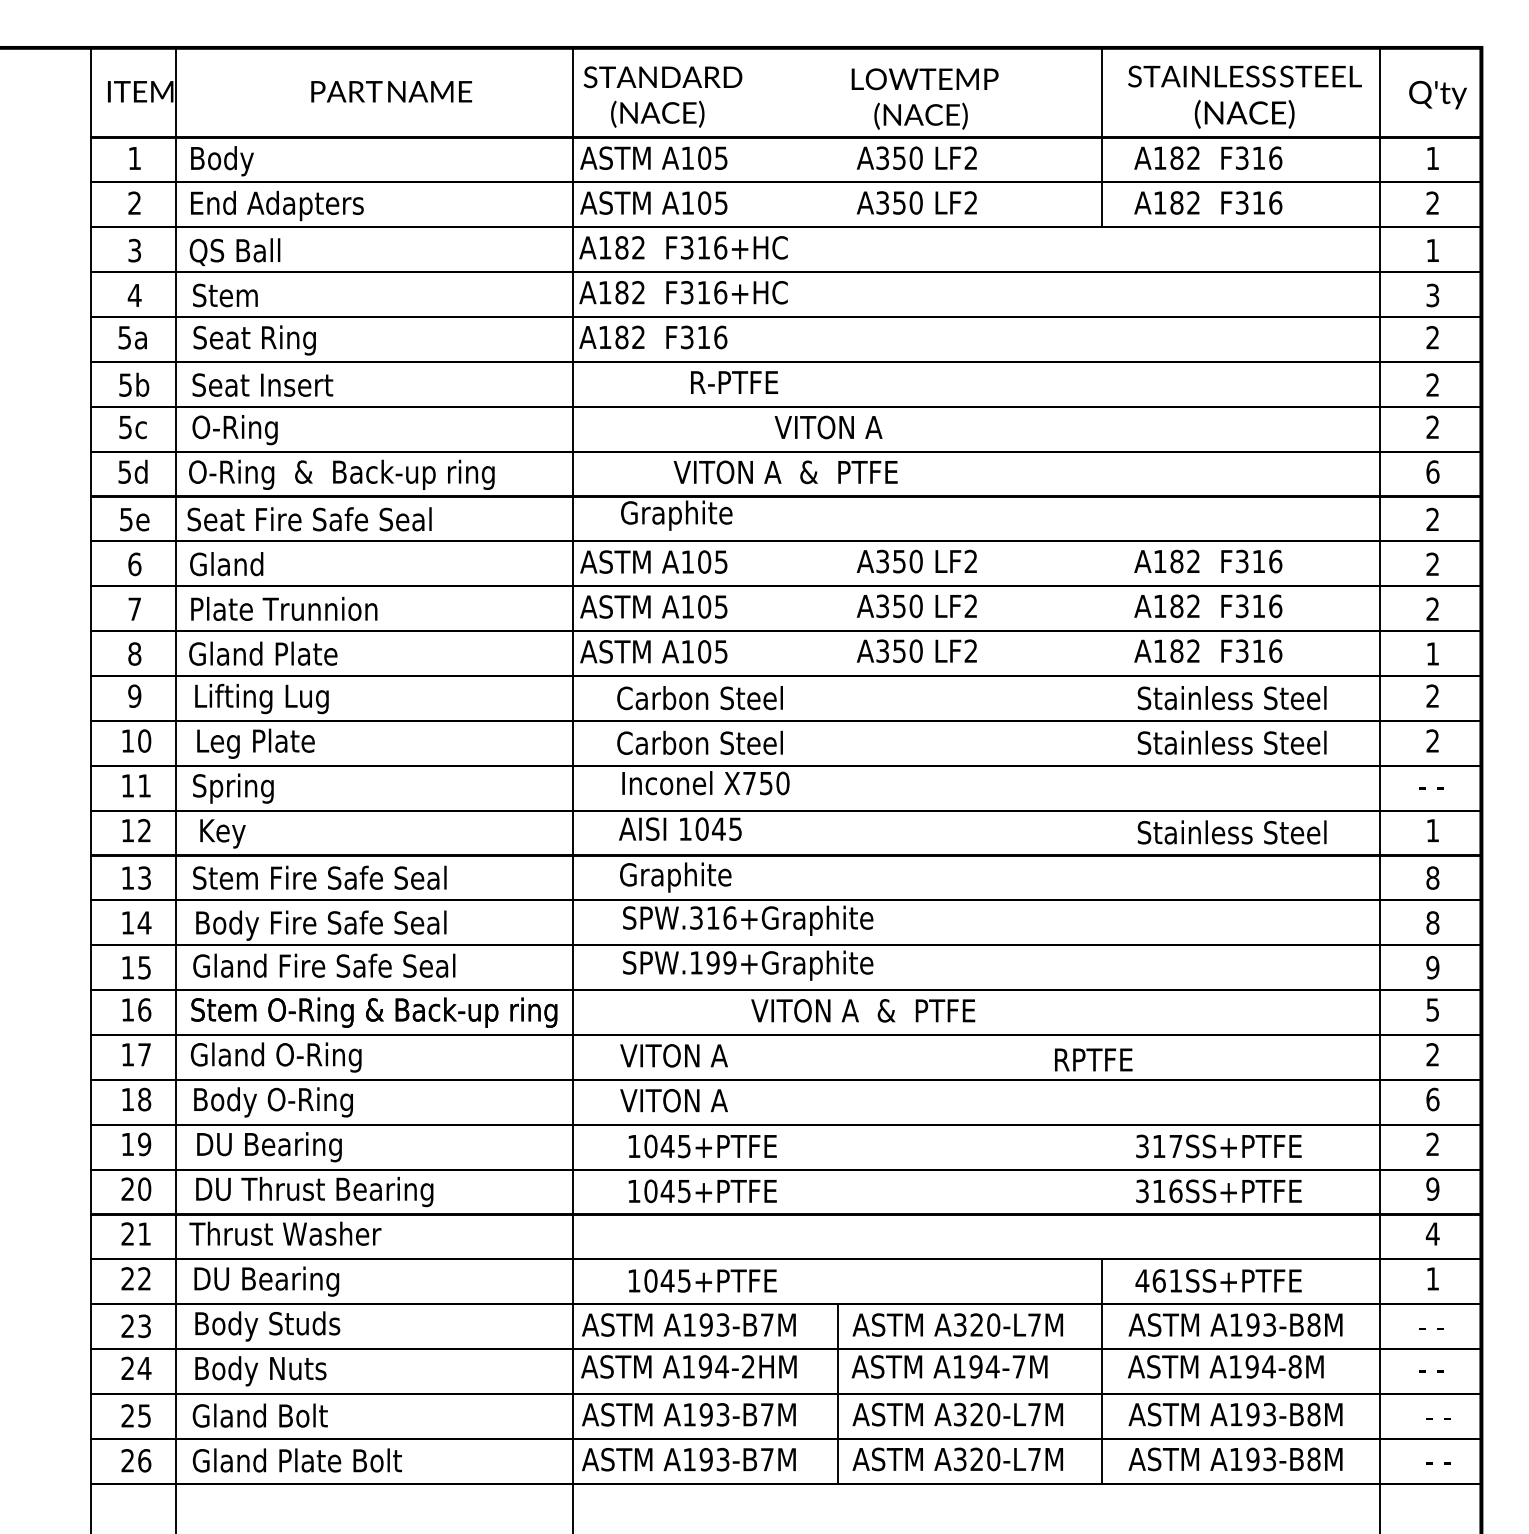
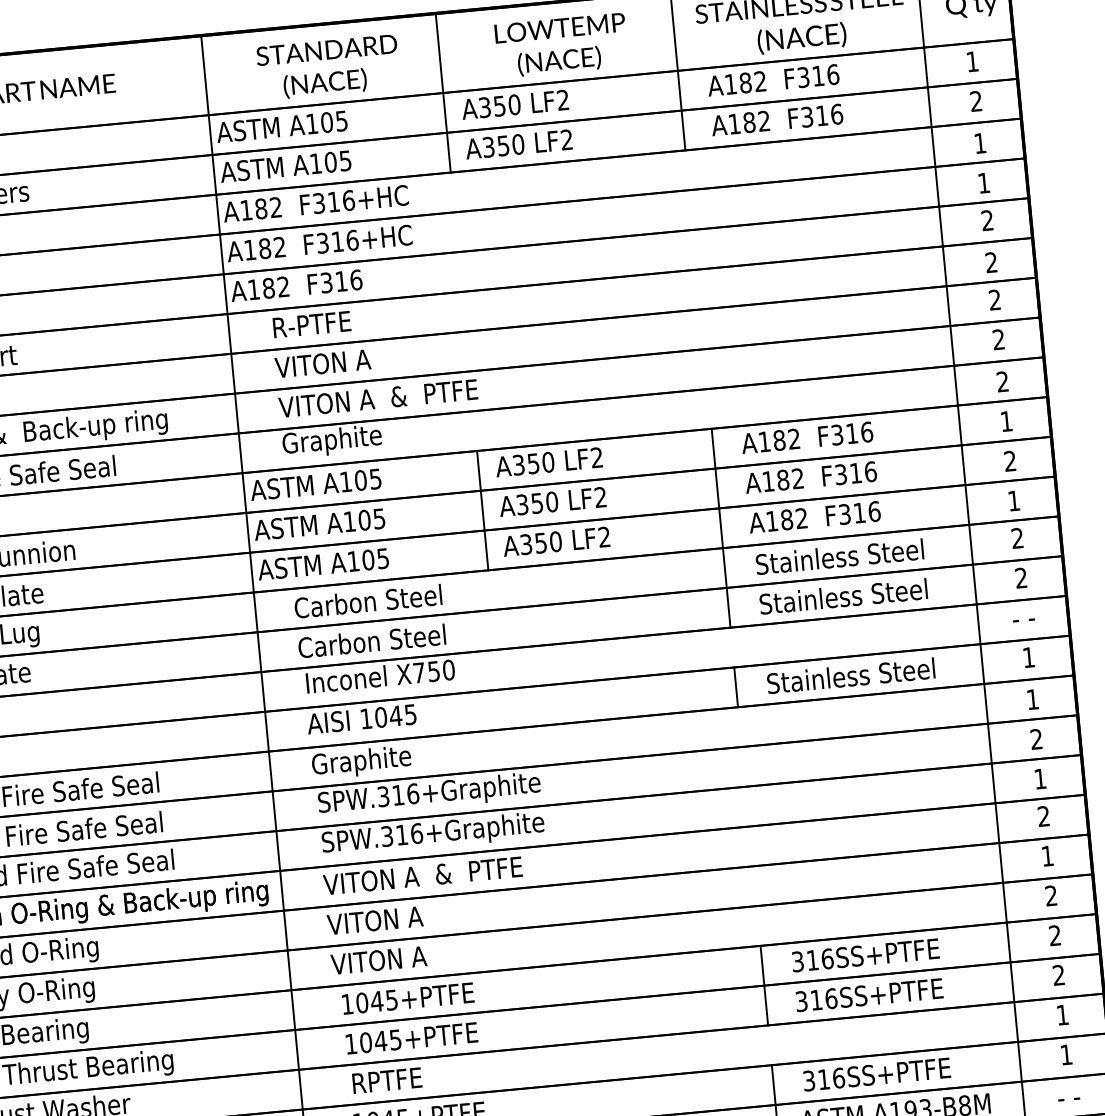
text: (662, 96) -> (327, 67), moved
text: (924, 98) -> (561, 45), moved
line: (837, 137) -> (443, 93), added
text: (1432, 295) -> (983, 183), 3 -> 1
text: (734, 382) -> (312, 324), moved
text: (828, 427) -> (322, 363), moved
text: (1432, 471) -> (998, 339), 6 -> 2
text: (785, 472) -> (378, 398), moved
text: (1432, 563) -> (1006, 420), 2 -> 1
line: (837, 608) -> (482, 510), added
line: (1102, 653) -> (721, 528), added
line: (1102, 832) -> (736, 686), added
text: (1432, 877) -> (1032, 699), 8 -> 1
text: (1432, 922) -> (1036, 738), 8 -> 2
text: (713, 962) -> (402, 834), SPW.199+Graphite -> SPW.316+Graphite
text: (1432, 967) -> (1039, 778), 9 -> 1
text: (1432, 1009) -> (1043, 816), 5 -> 2
text: (863, 1010) -> (423, 875), moved
text: (1432, 1054) -> (1047, 855), 2 -> 1
text: (1093, 1059) -> (387, 1080), moved
text: (1432, 1099) -> (1051, 895), 6 -> 2
text: (1175, 1146) -> (827, 959), 317SS+PTFE -> 316SS+PTFE
line: (1102, 1169) -> (764, 985), added
text: (1432, 1188) -> (1058, 974), 9 -> 2
text: (1432, 1233) -> (1062, 1014), 4 -> 1
text: (1158, 1280) -> (823, 1079), 461SS+PTFE -> 316SS+PTFE

